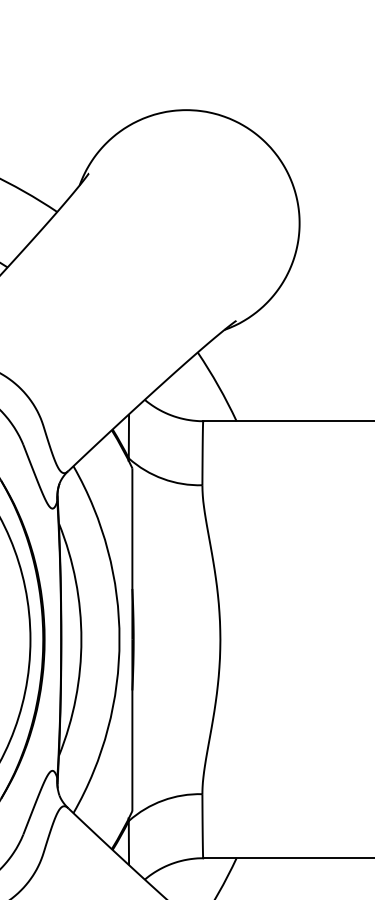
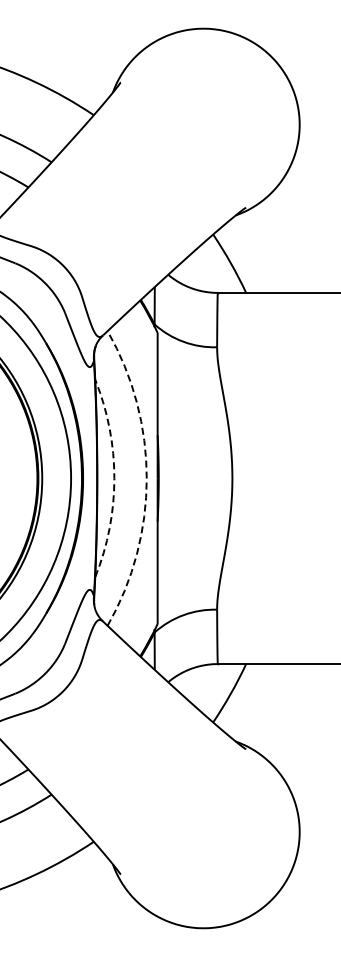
arc: (81, 639) -> (114, 478), solid -> dashed
arc: (119, 639) -> (146, 478), solid -> dashed

